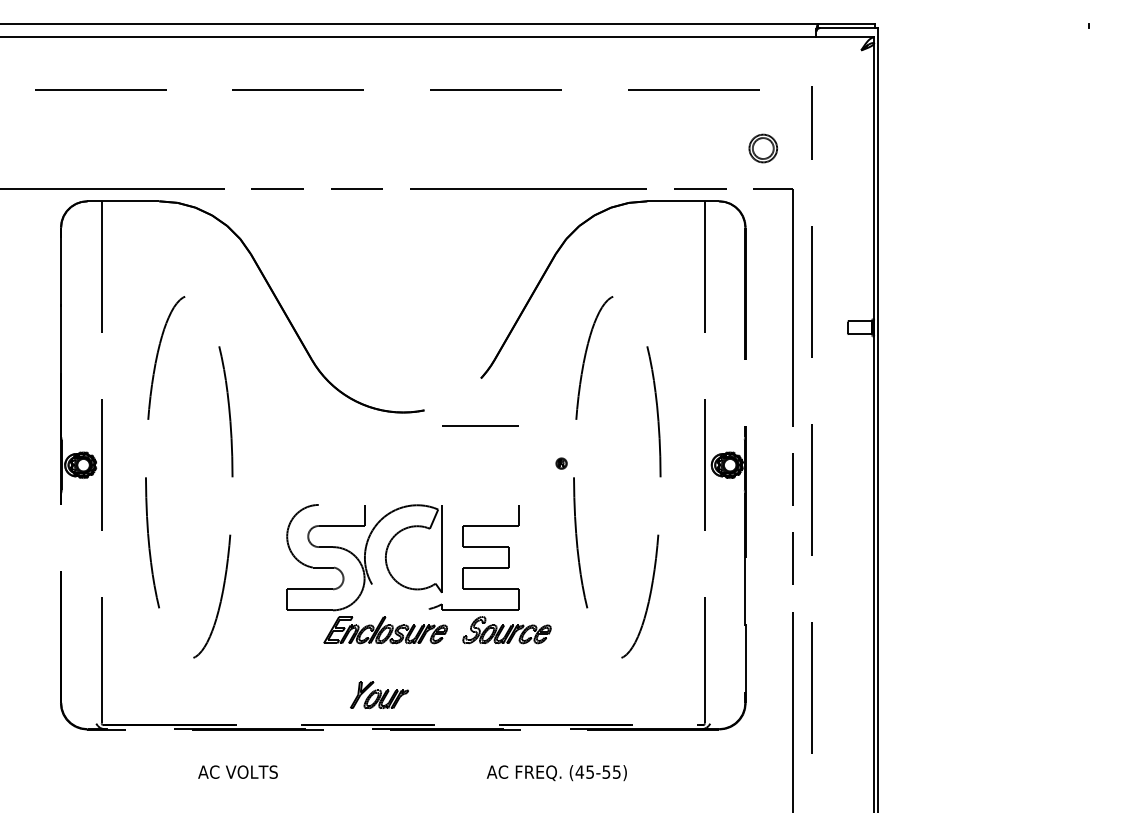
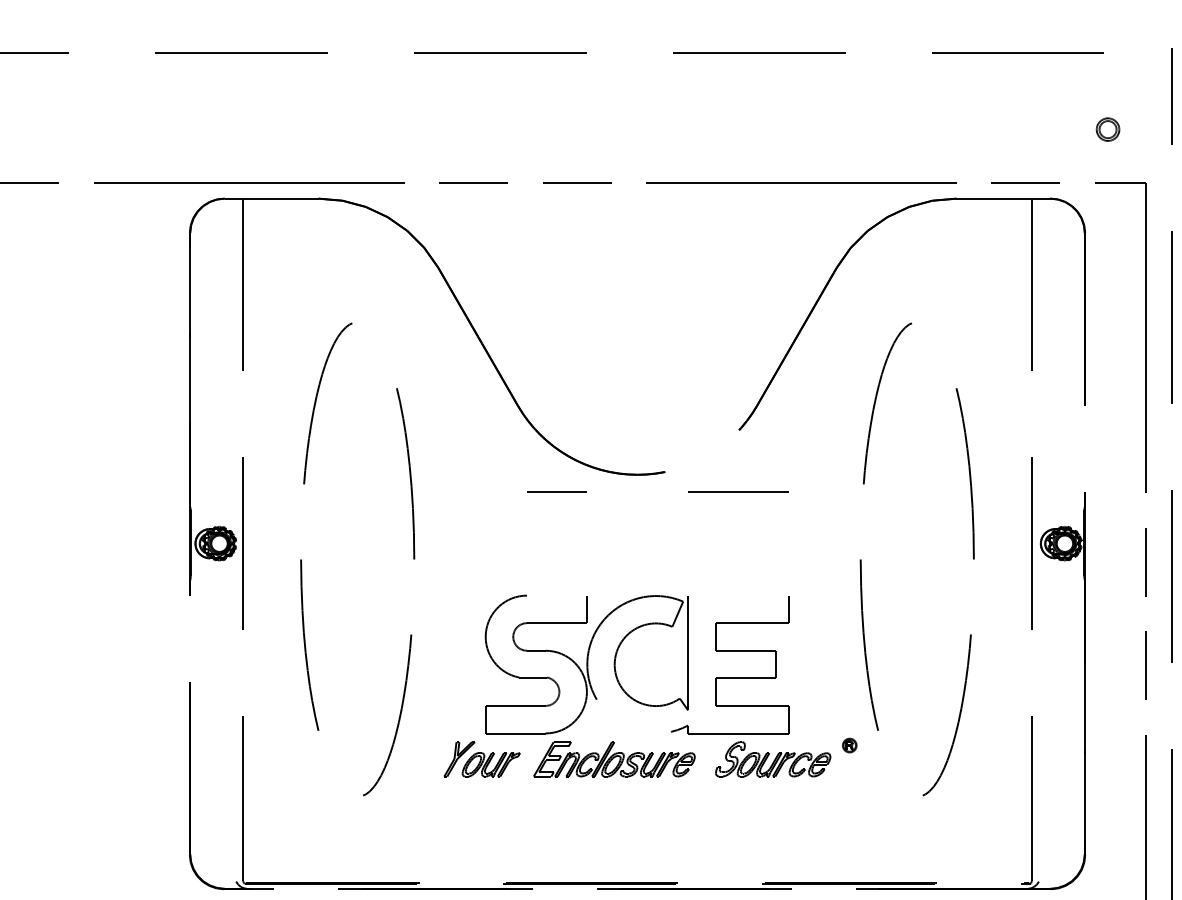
part: (762, 148) -> (1107, 129), size x0.62
line: (341, 425) -> (556, 491), added
part: (561, 463) -> (849, 745), moved
part: (379, 695) -> (482, 759), moved

